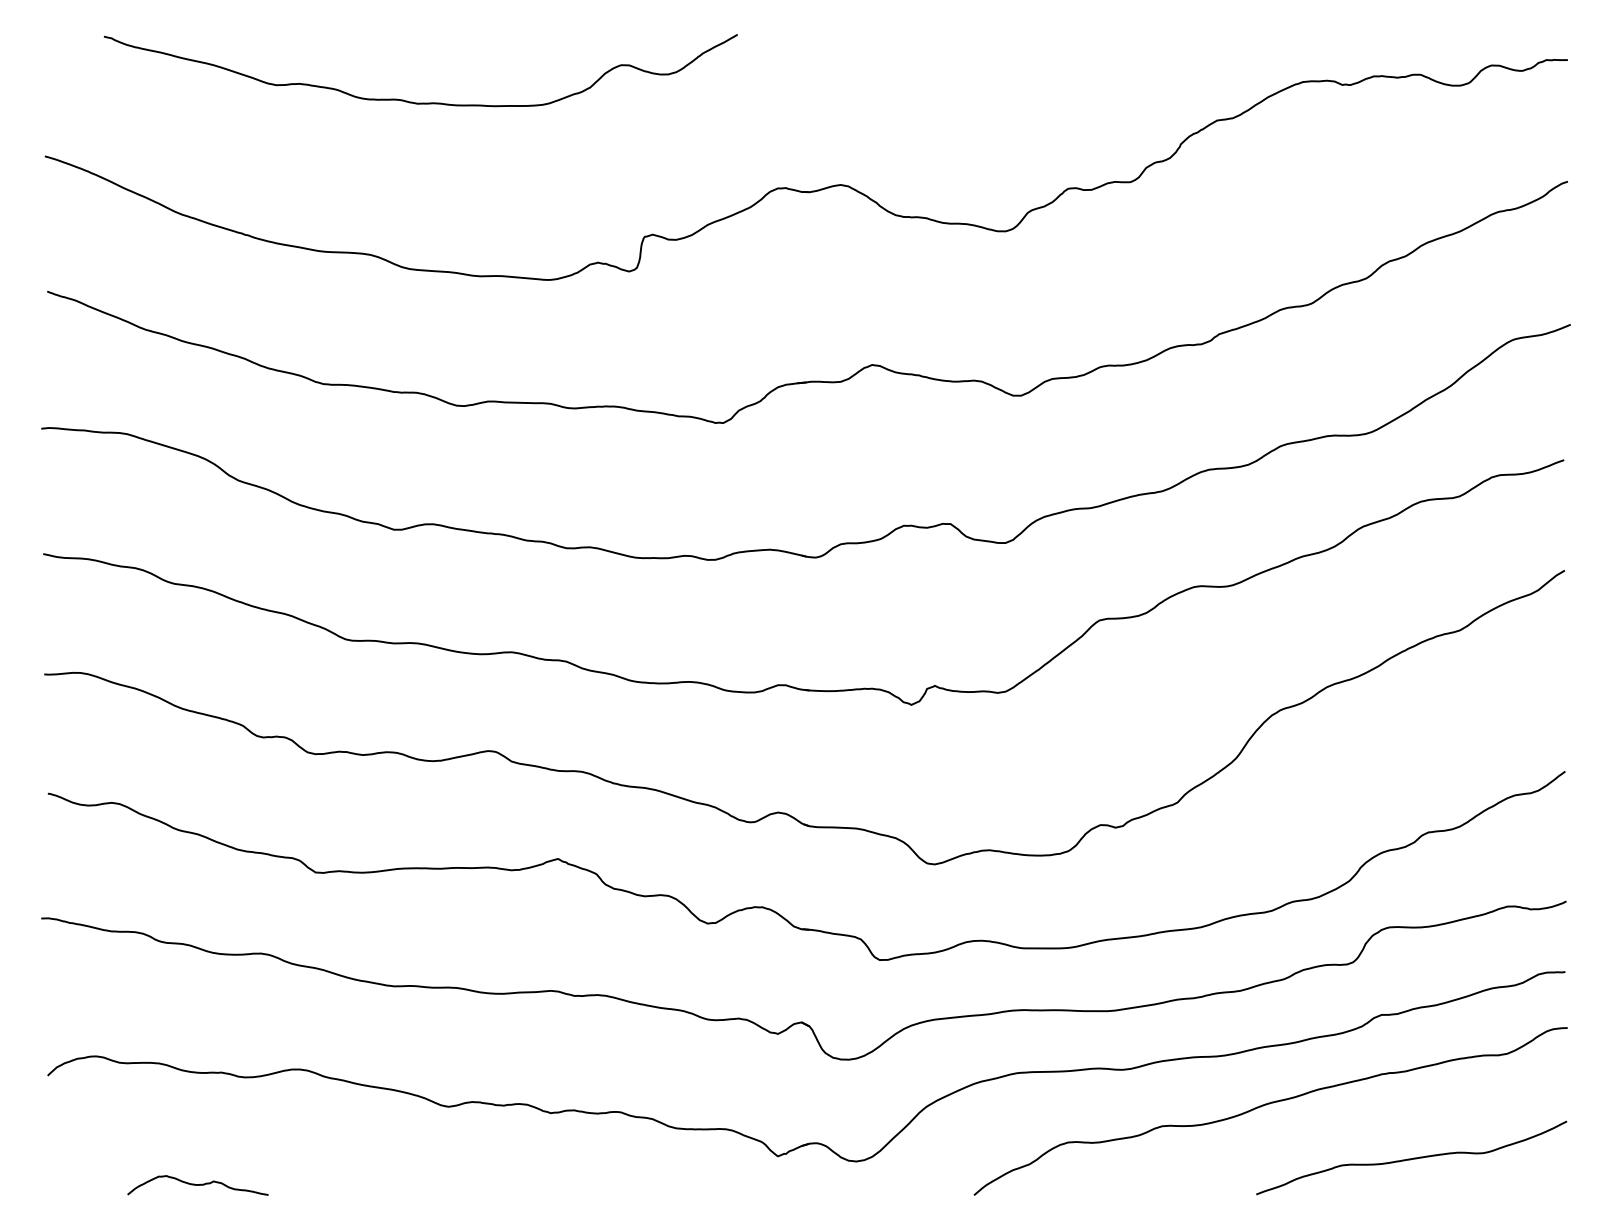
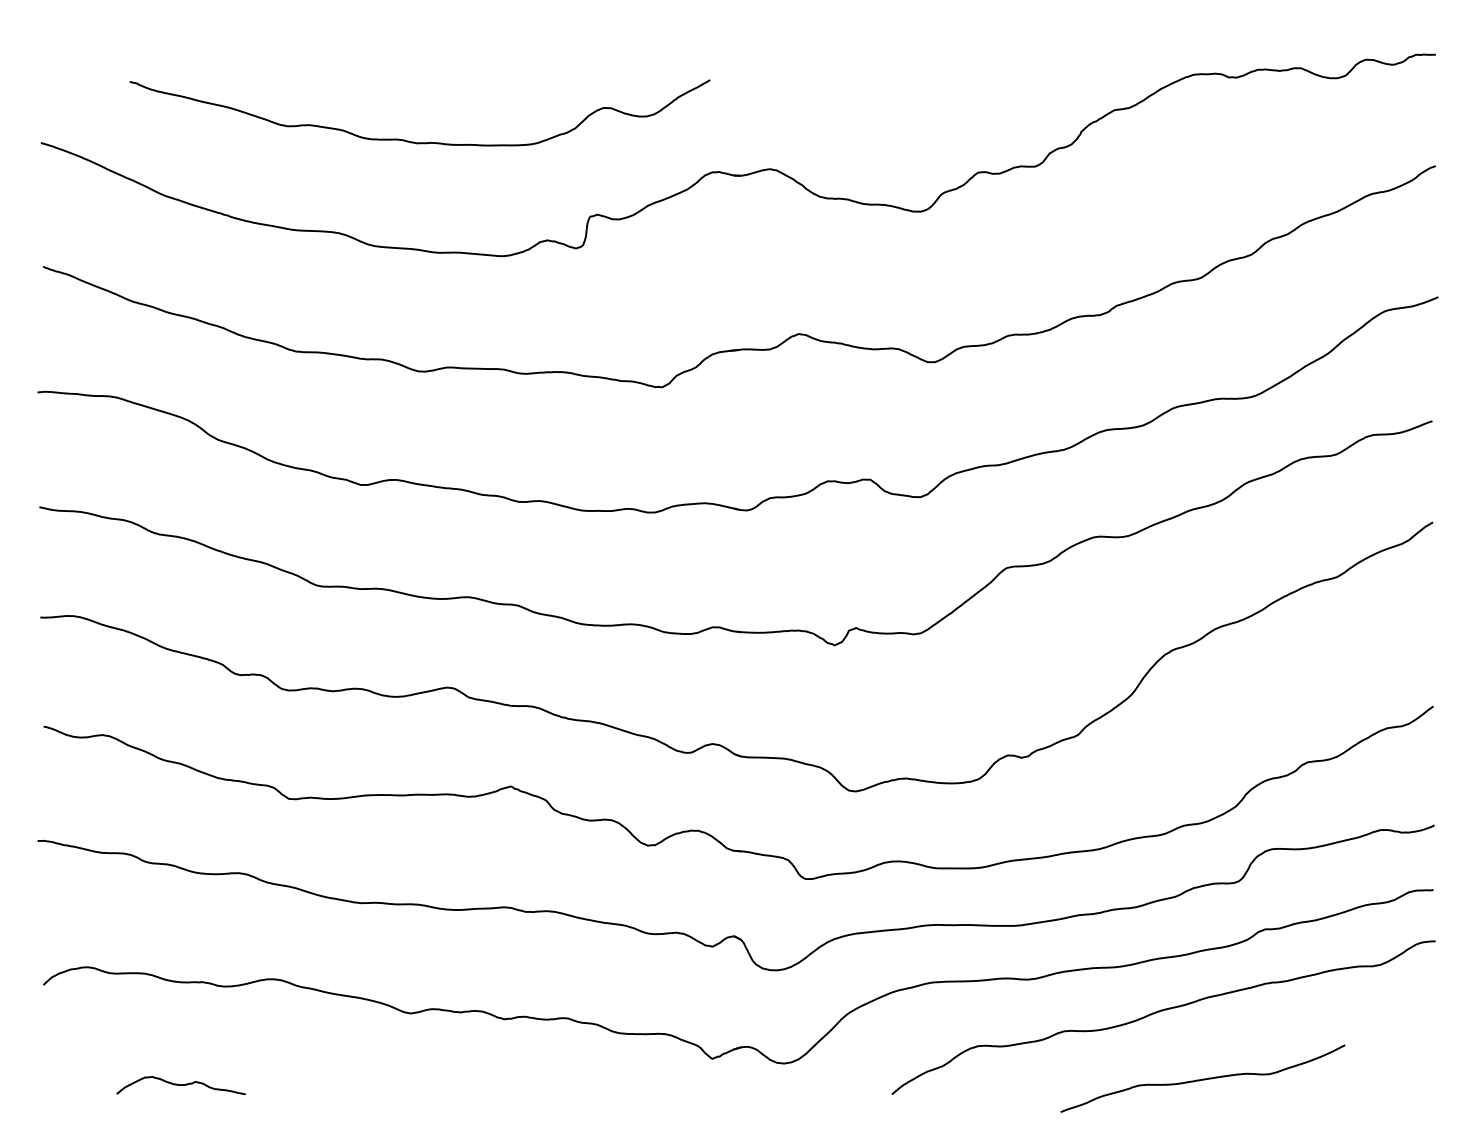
curve: (420, 102) -> (419, 142), moved
curve: (1411, 1158) -> (1202, 1079), moved

